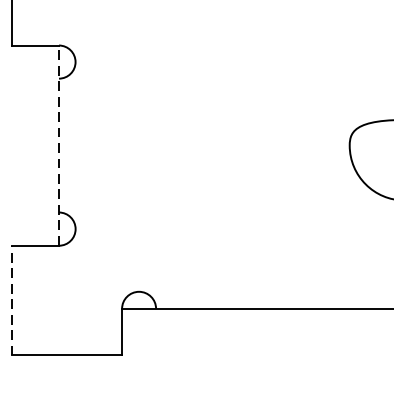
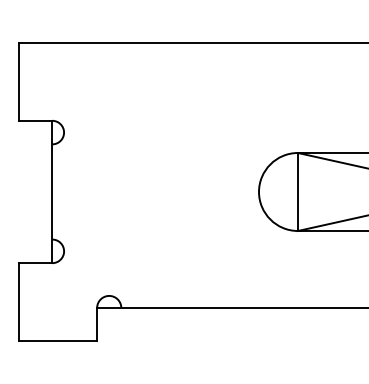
line: (59, 144) -> (52, 191), dashed -> solid
line: (12, 299) -> (19, 301), dashed -> solid

